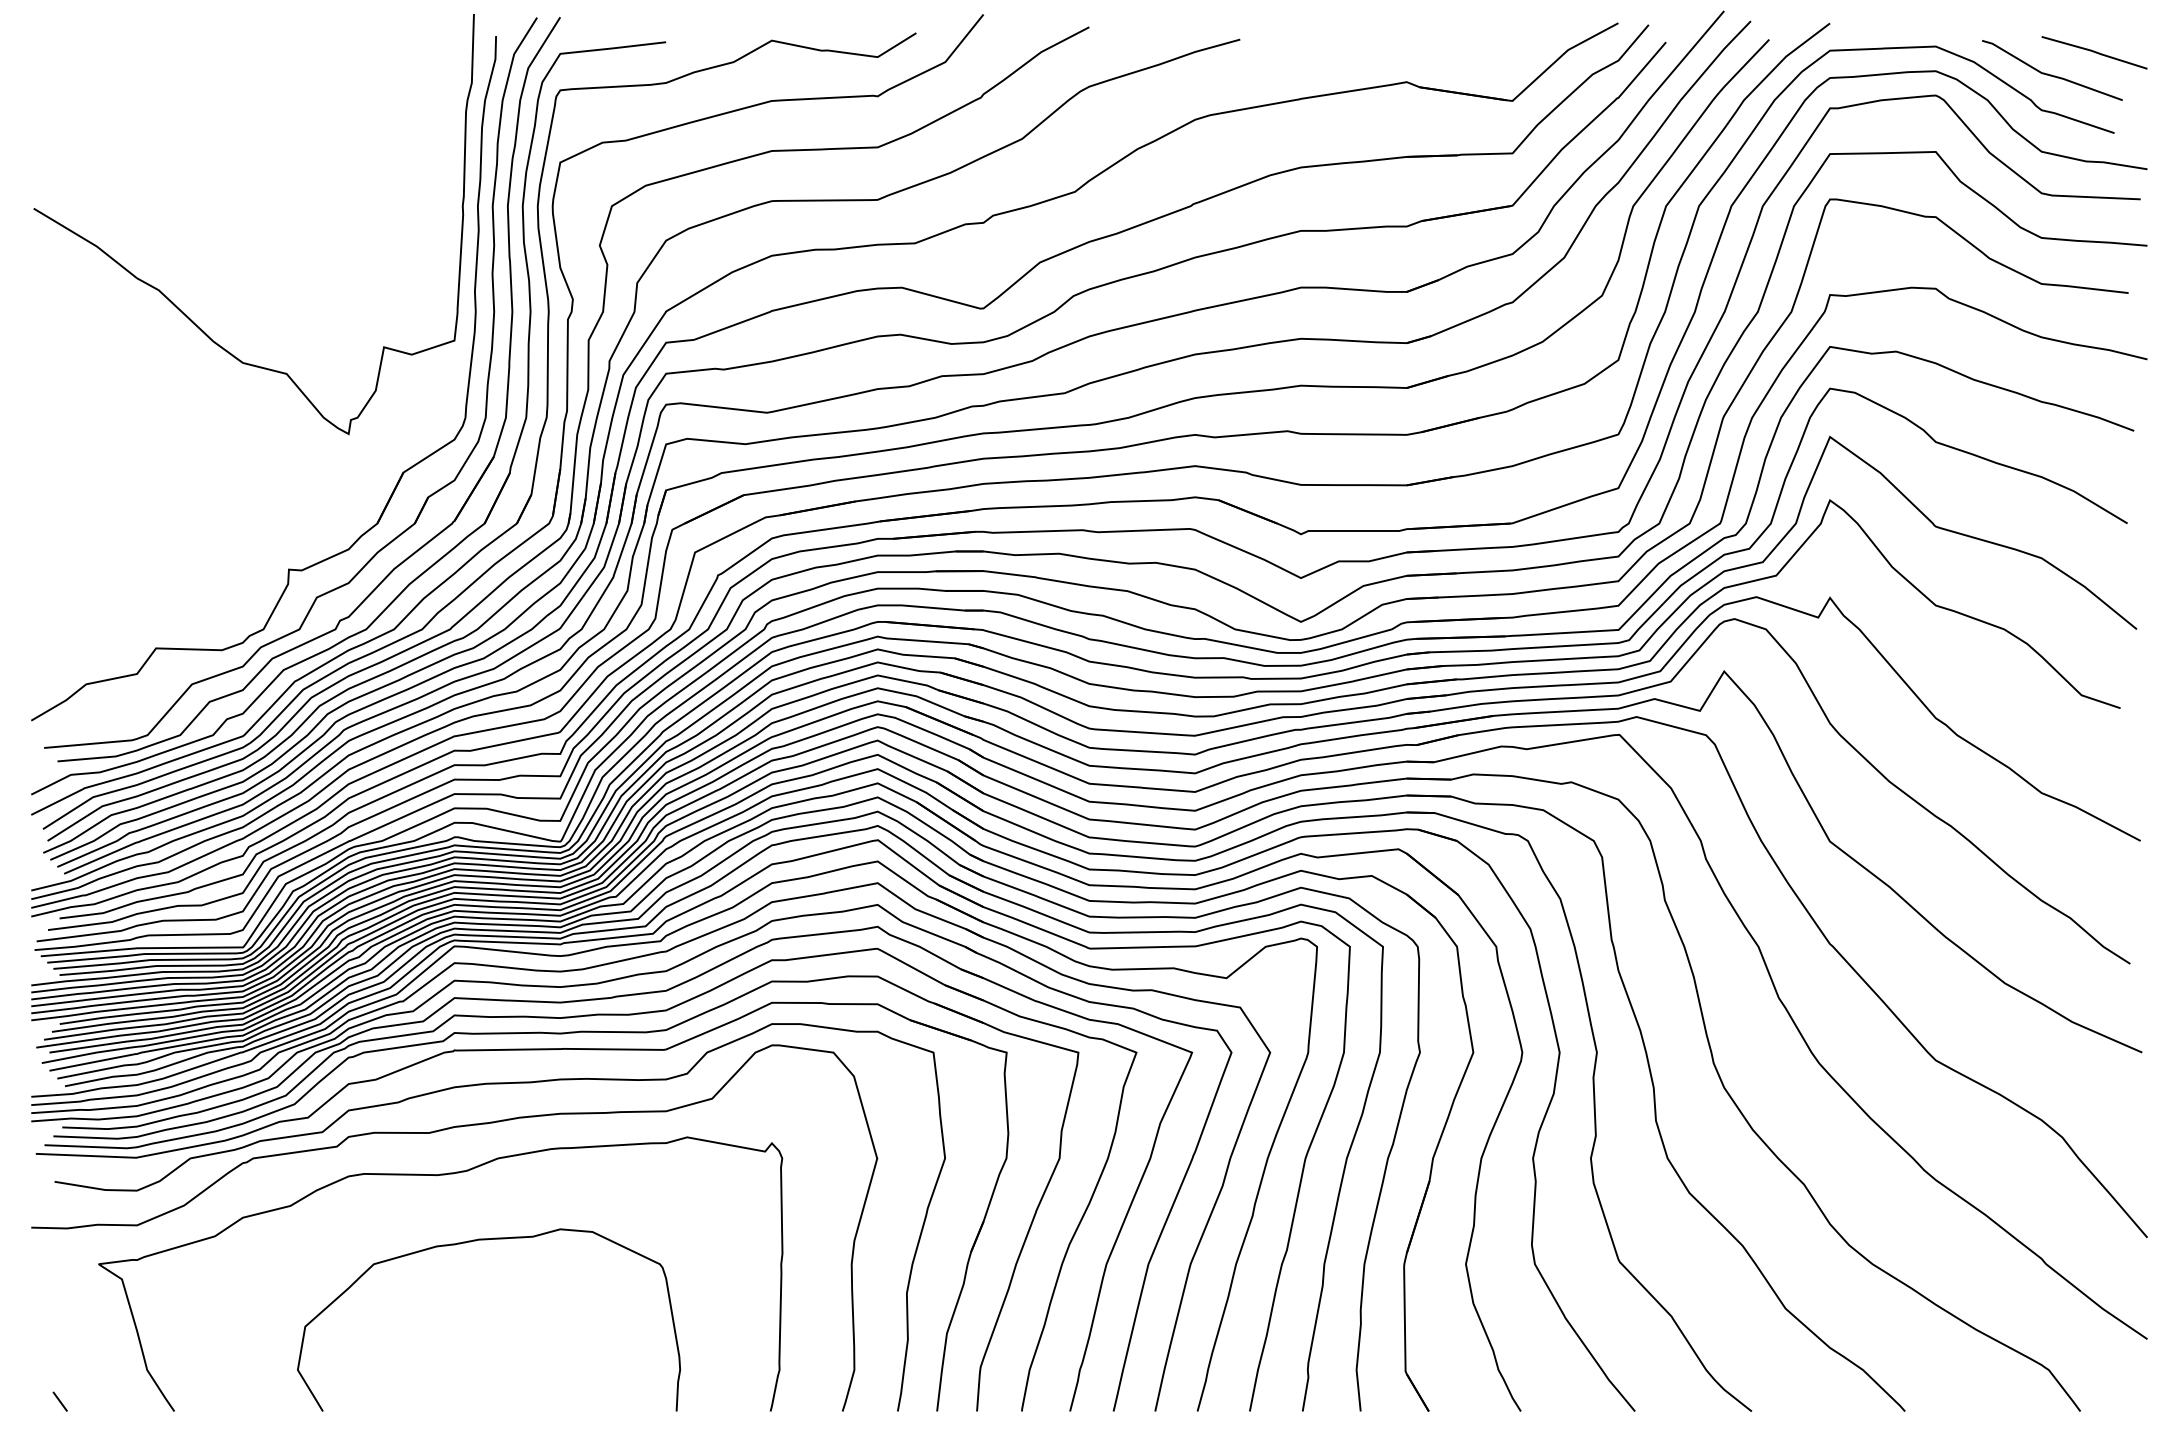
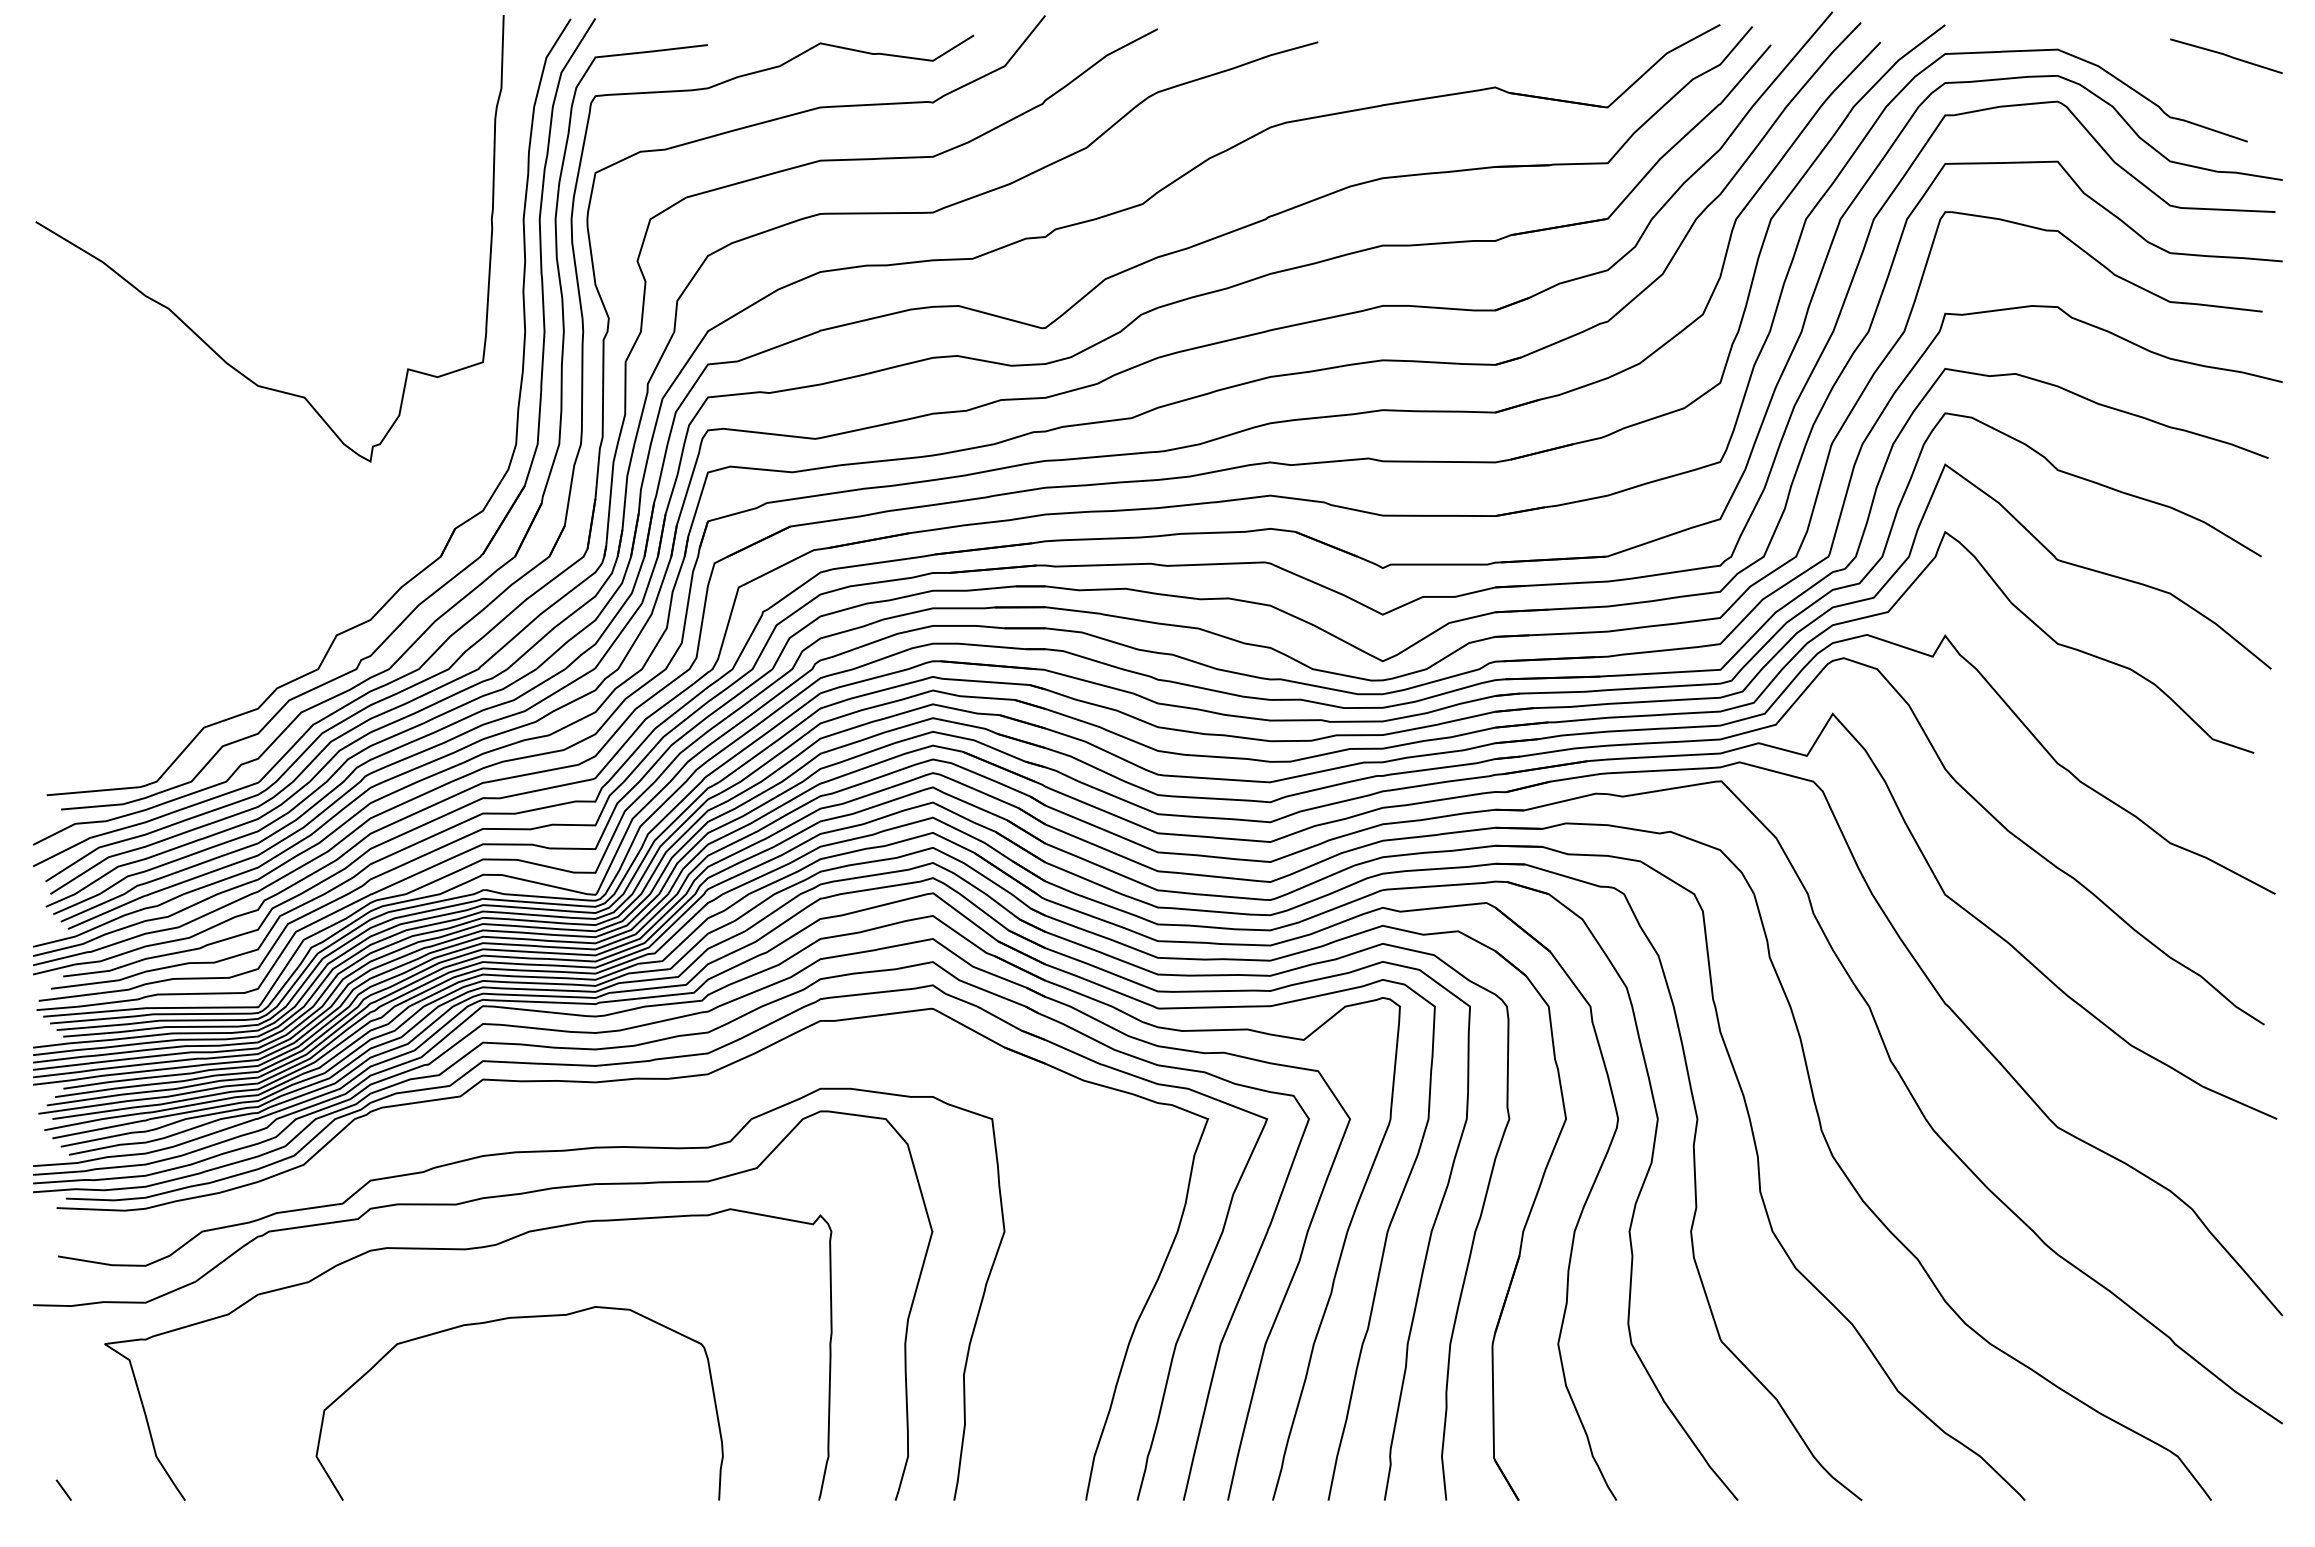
line: (2052, 74) -> (2181, 79), removed
part: (402, 472) -> (427, 502), removed
part: (557, 1050) -> (592, 1116), removed

